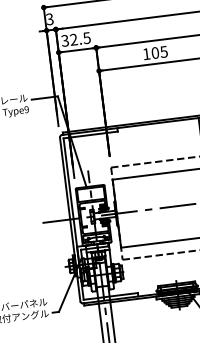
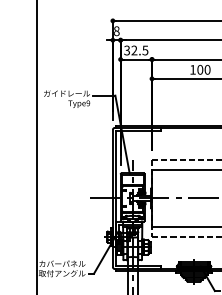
text: (49, 18) -> (116, 30), 3 -> 8
text: (163, 51) -> (207, 69), 105 -> 100

